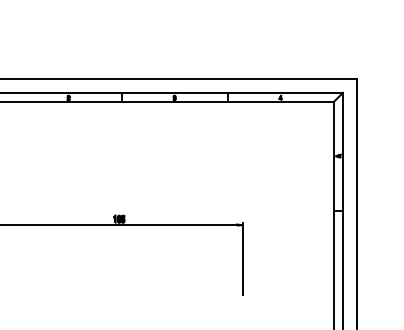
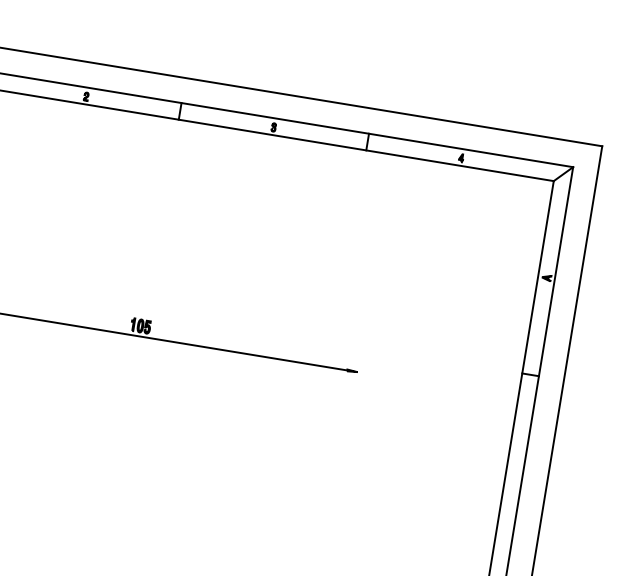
line: (242, 258) -> (347, 431), removed

